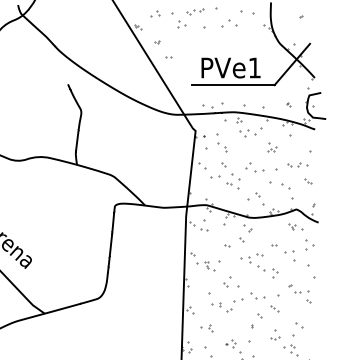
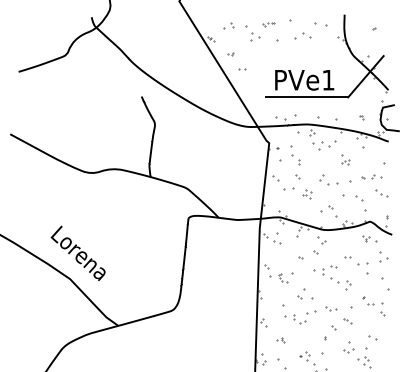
part: (194, 12) -> (268, 24), size x0.7
part: (232, 181) -> (306, 193), size x0.6
part: (307, 181) -> (381, 193), size x1.6
part: (257, 296) -> (331, 308), size x0.7
part: (206, 328) -> (280, 340), size x0.6

